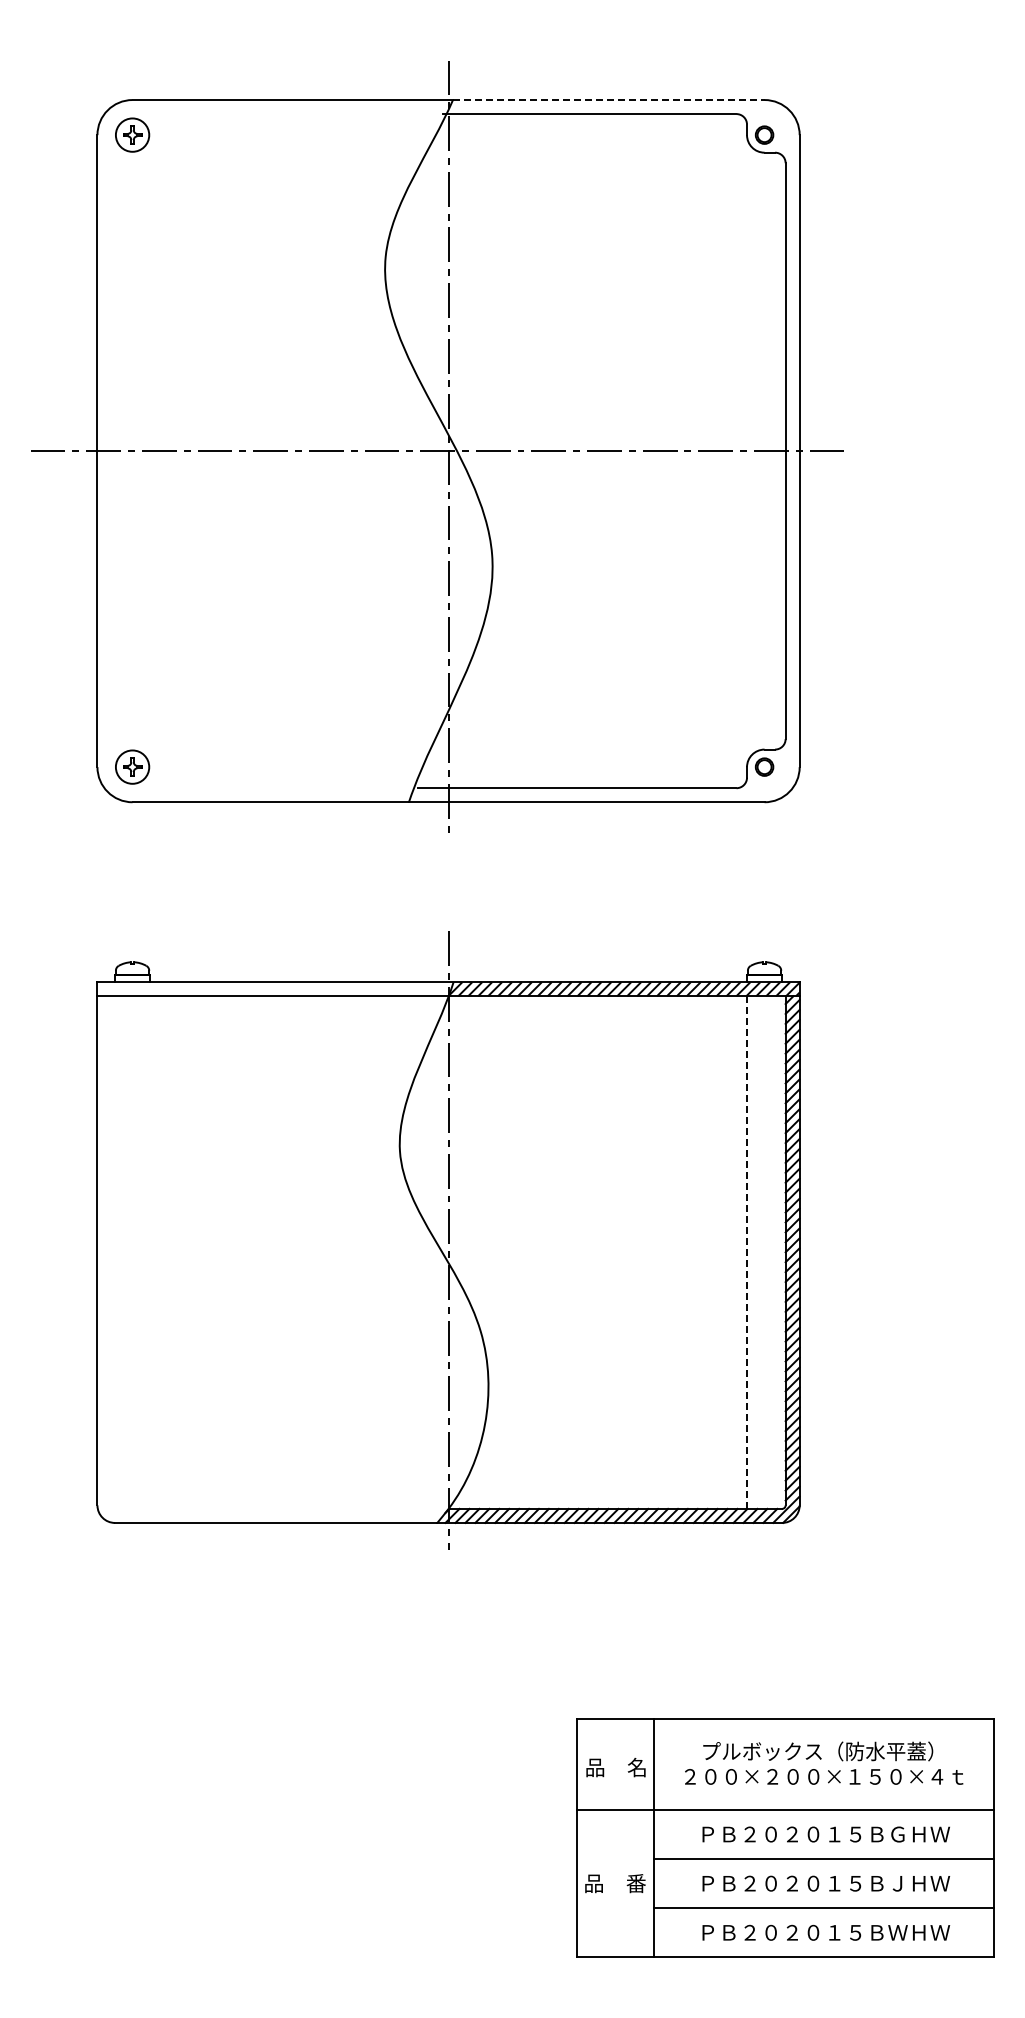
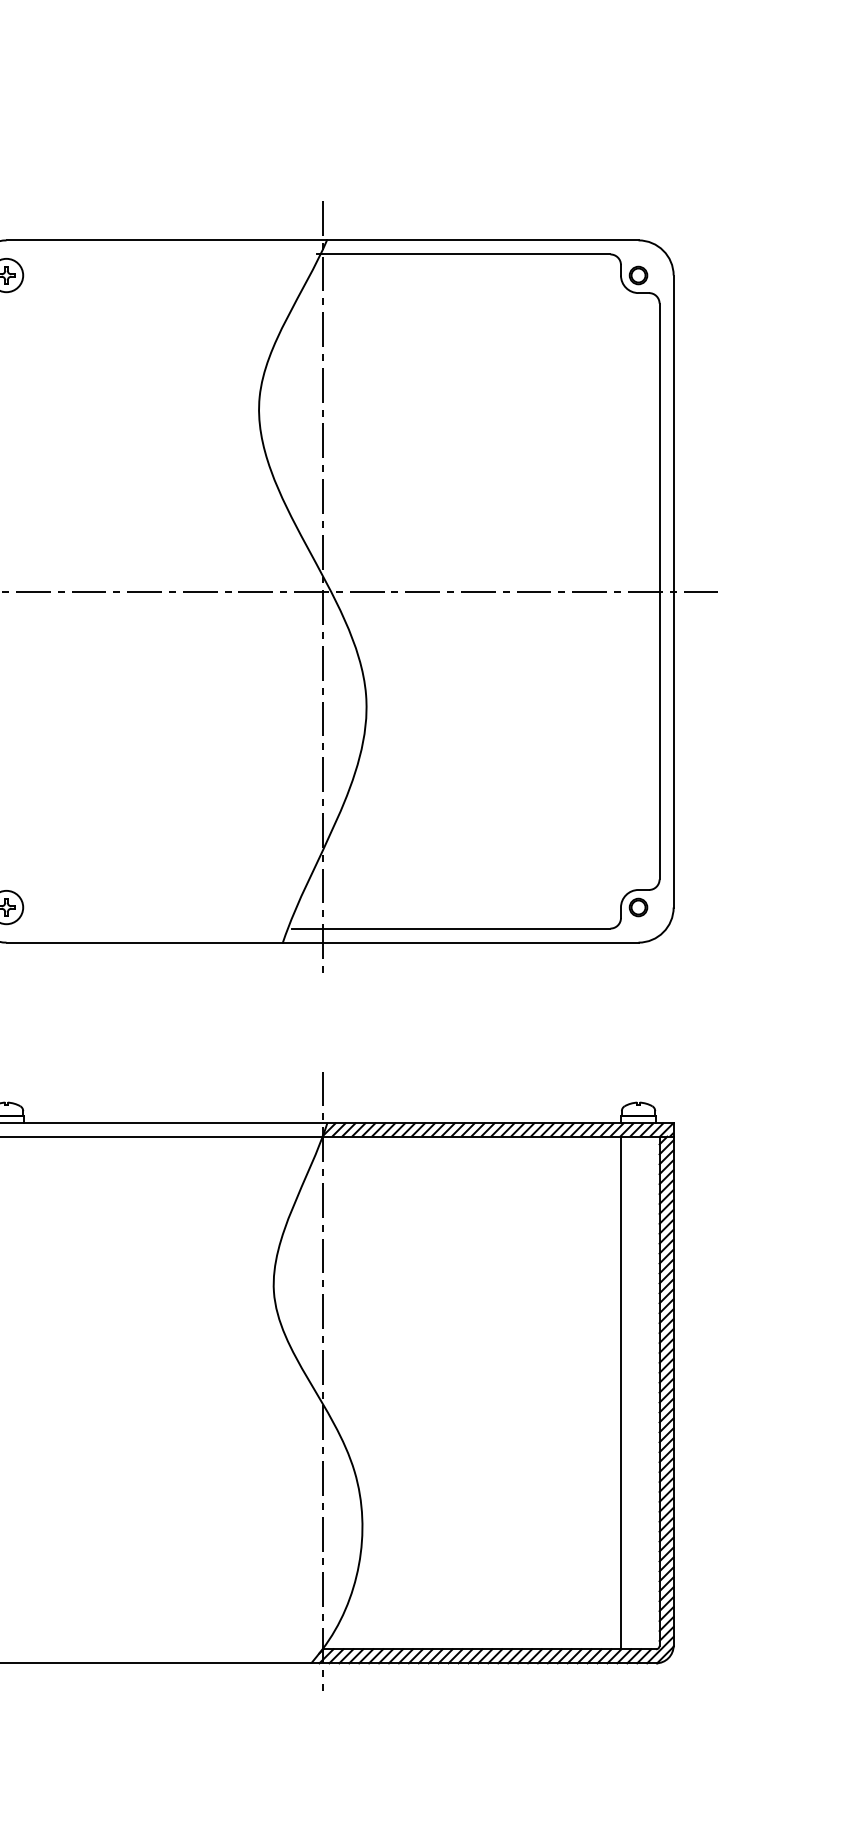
line: (608, 100) -> (482, 240), dashed -> solid
line: (747, 1253) -> (621, 1393), dashed -> solid

